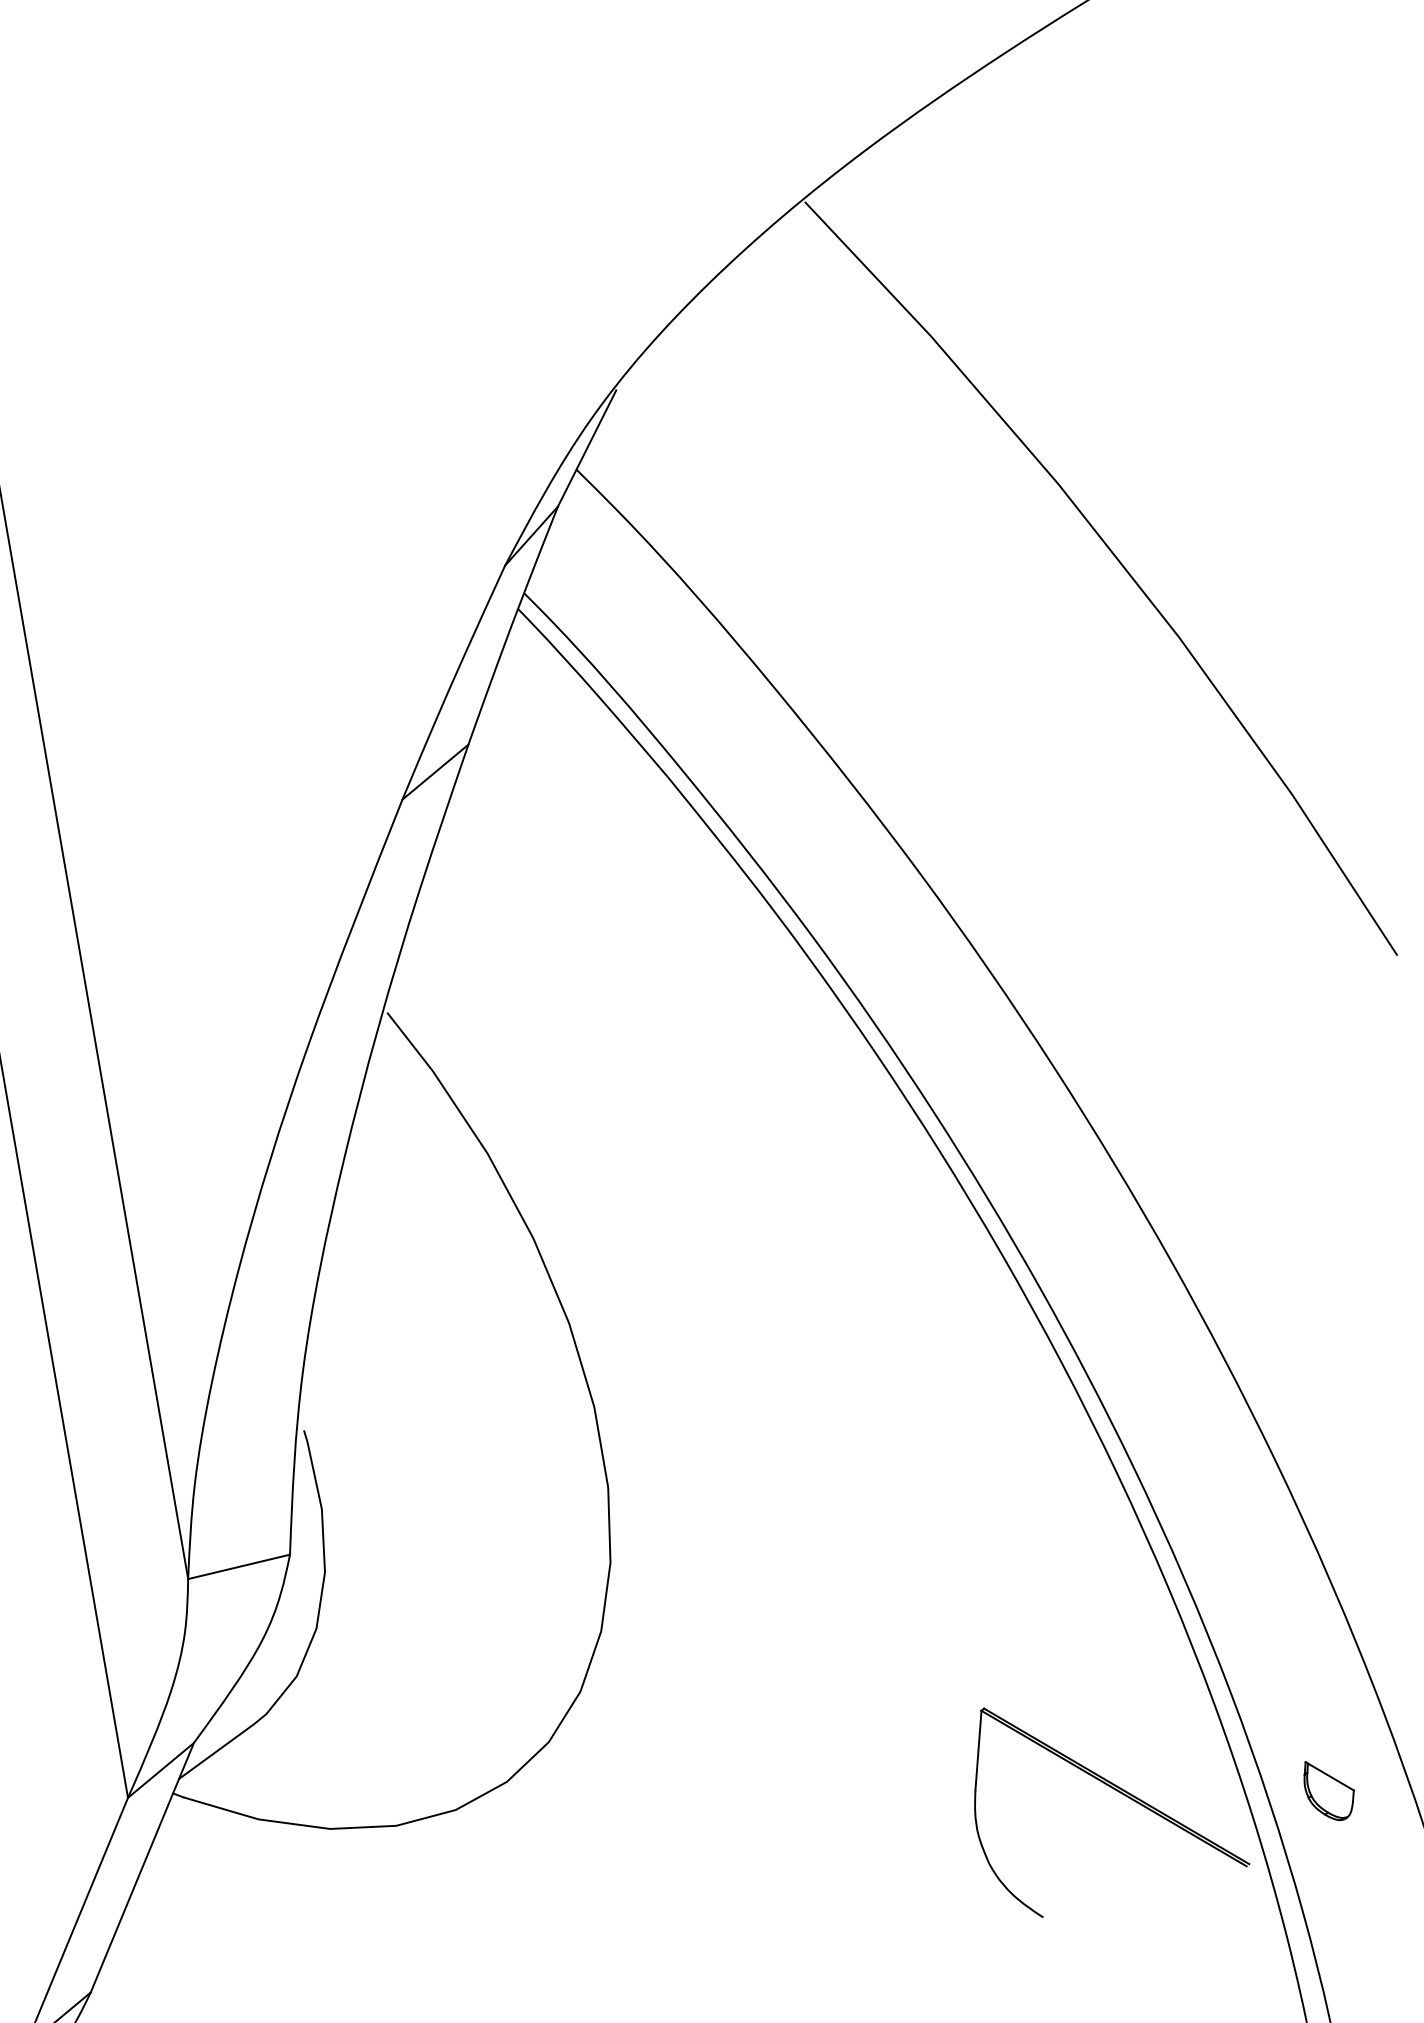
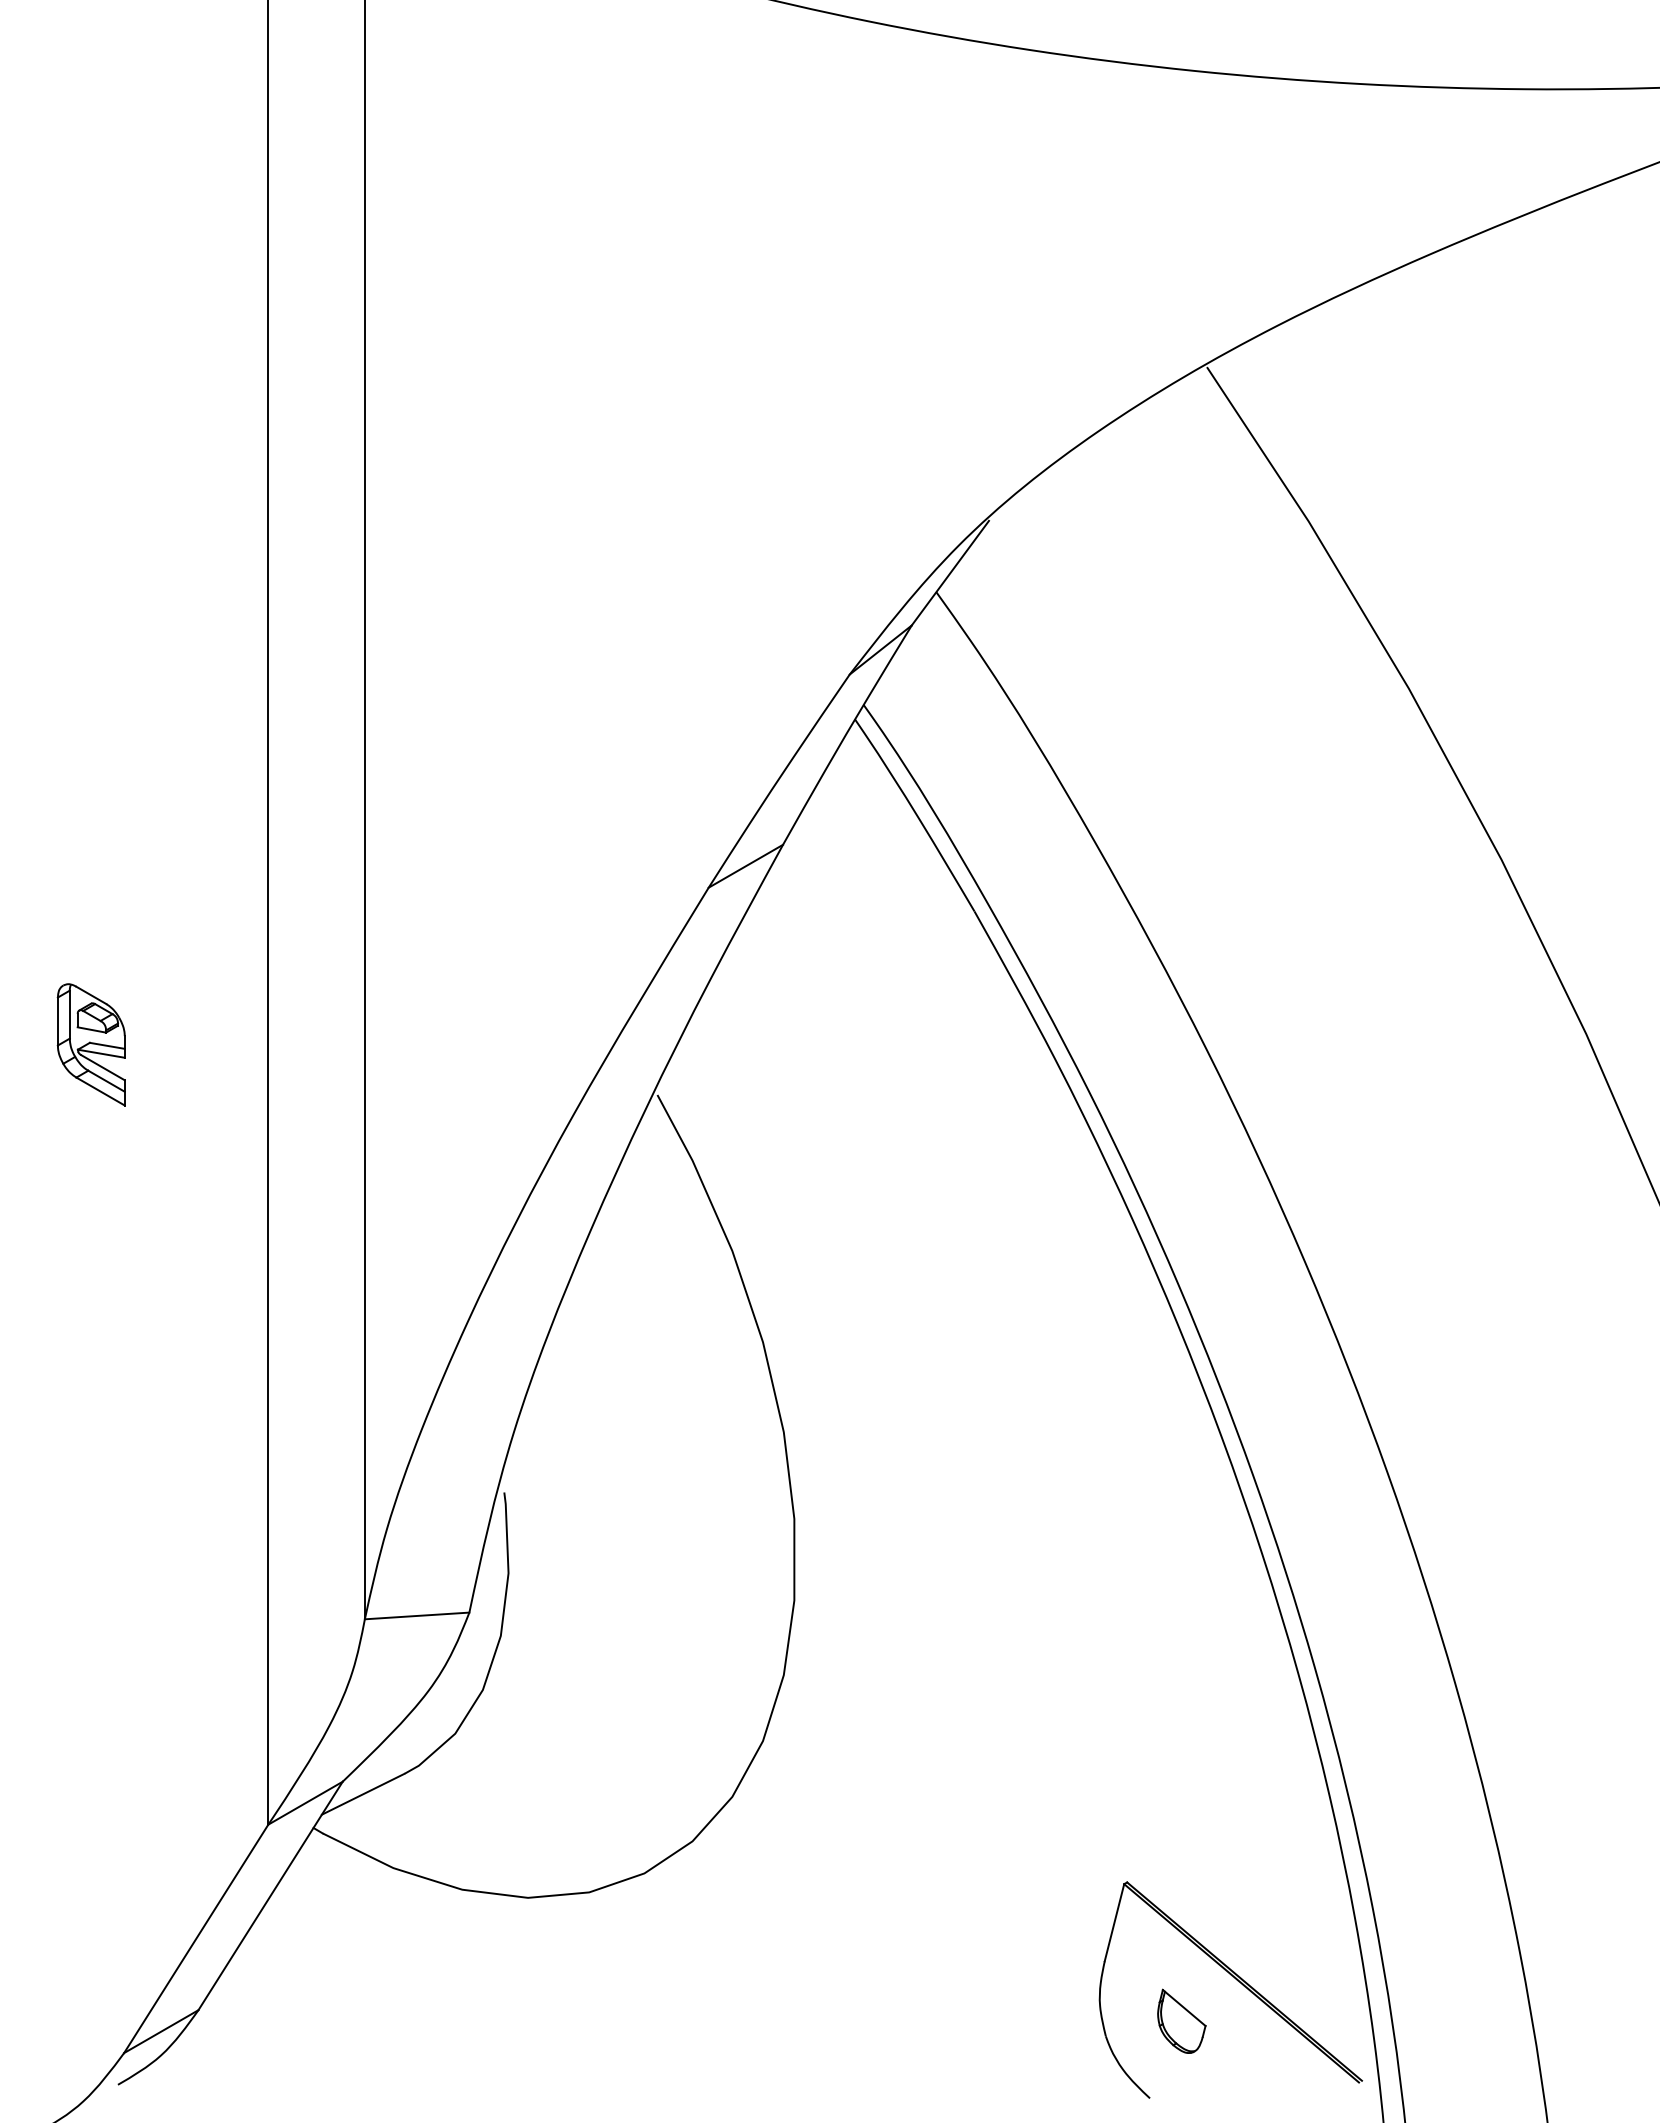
part: (1329, 1789) -> (1181, 2020), moved

